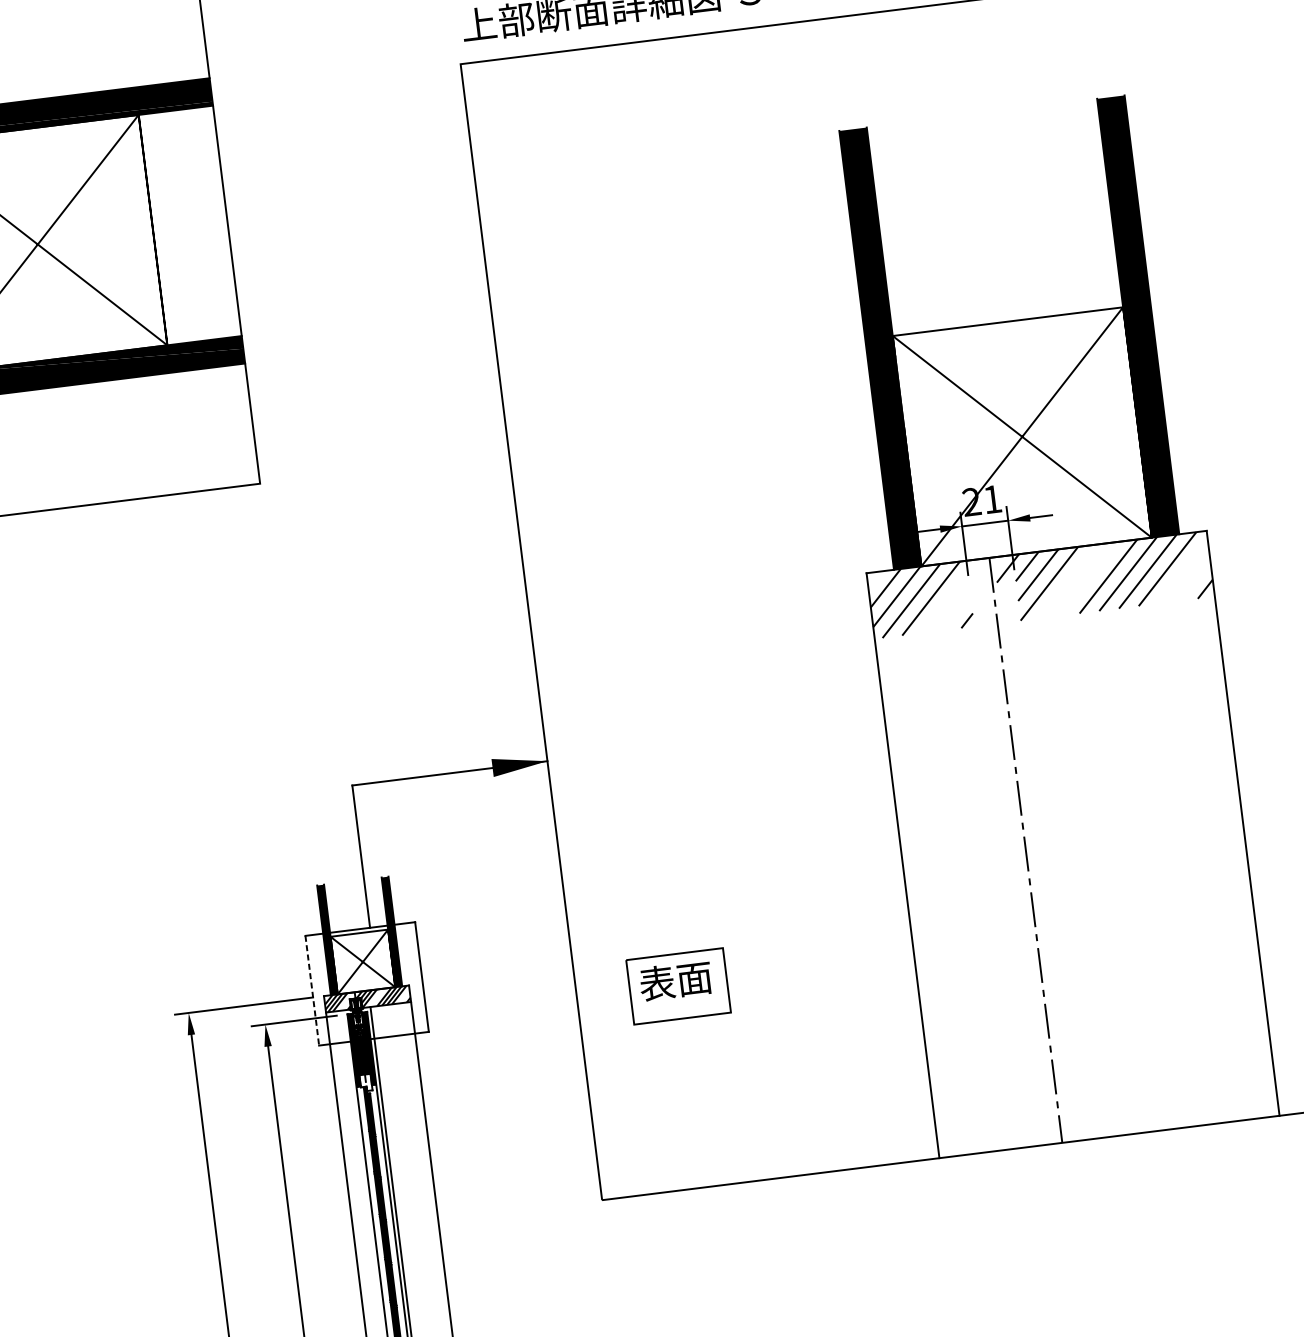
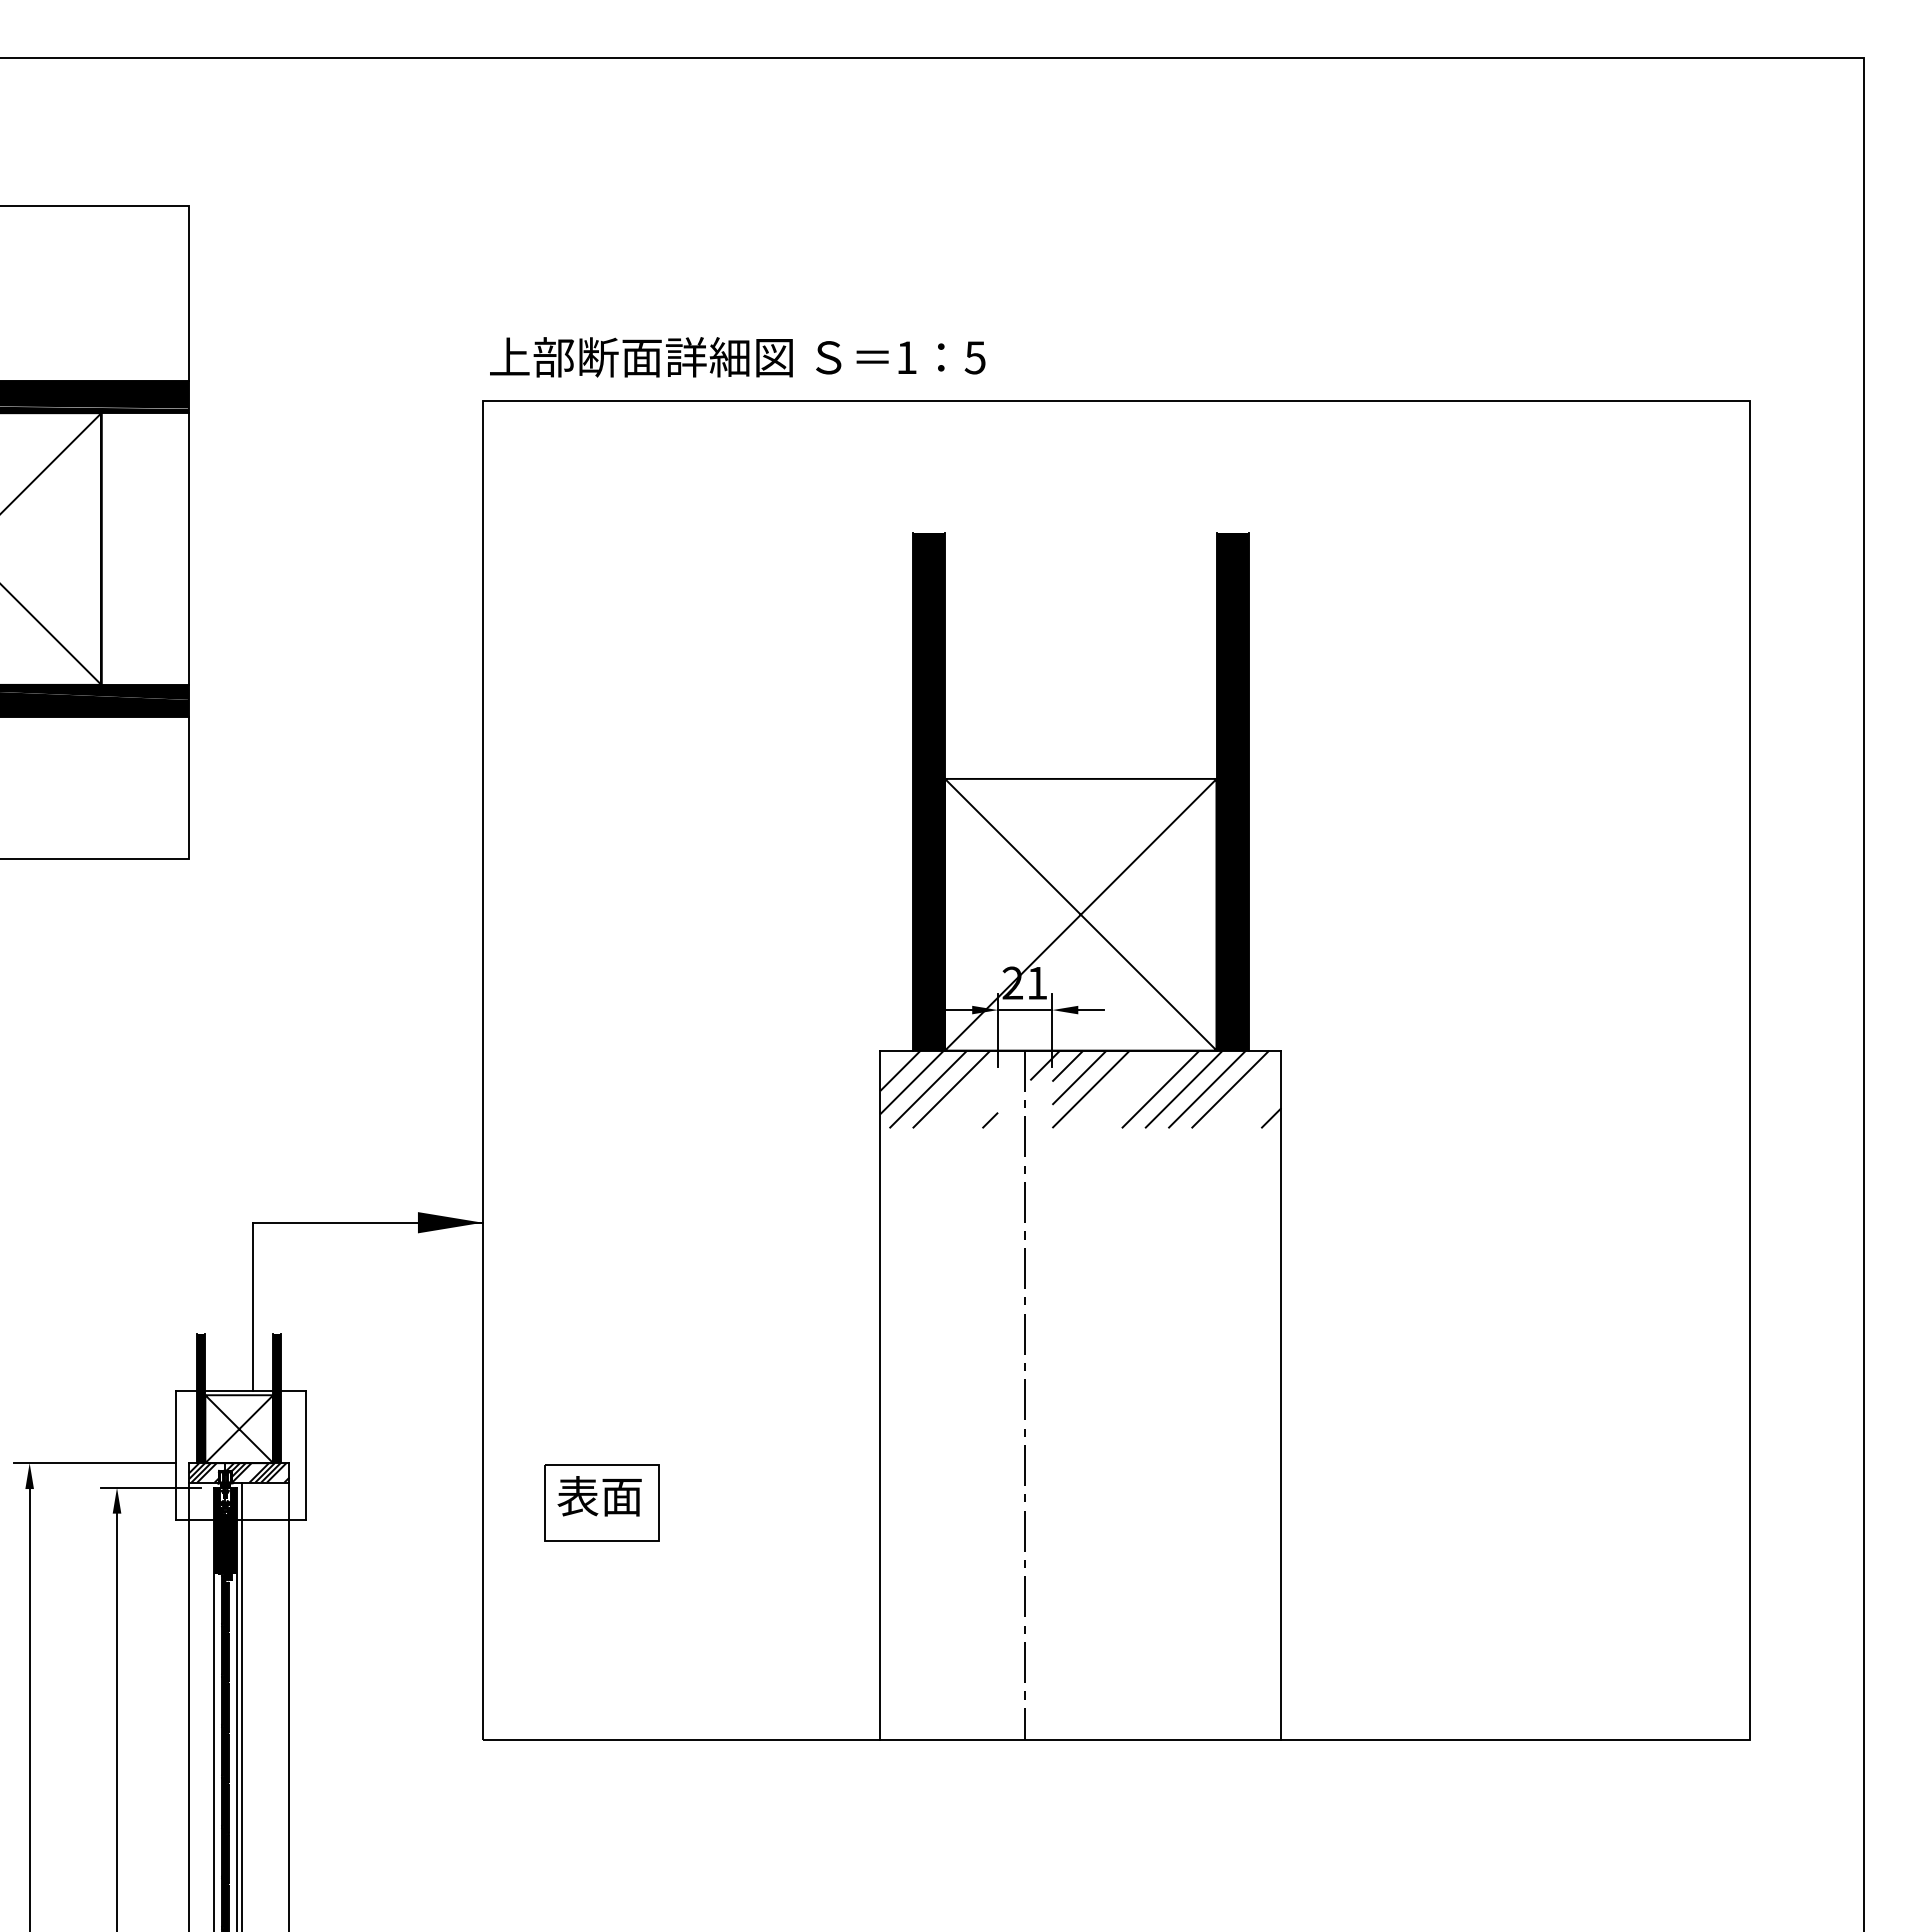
line: (312, 990) -> (176, 1455), dashed -> solid
fill: (365, 1082) -> (224, 1569), added

